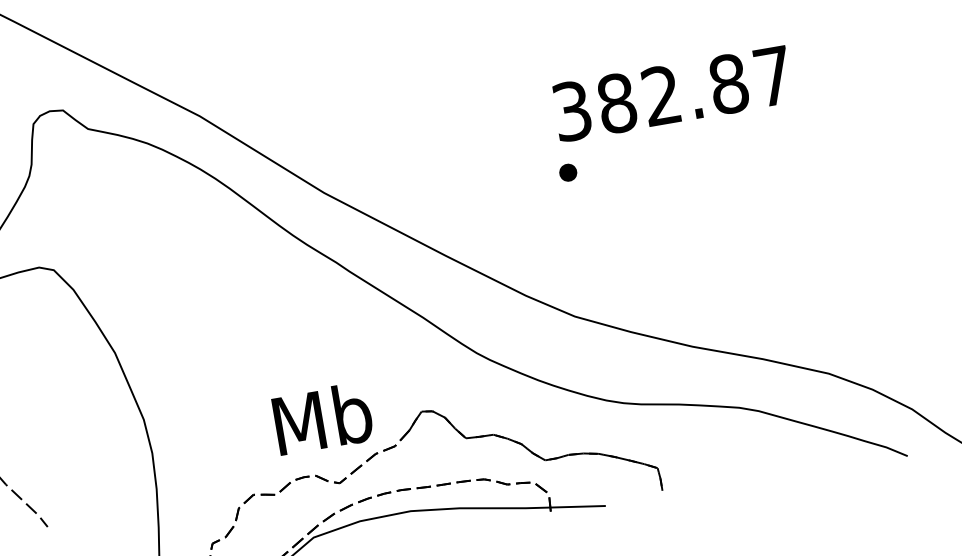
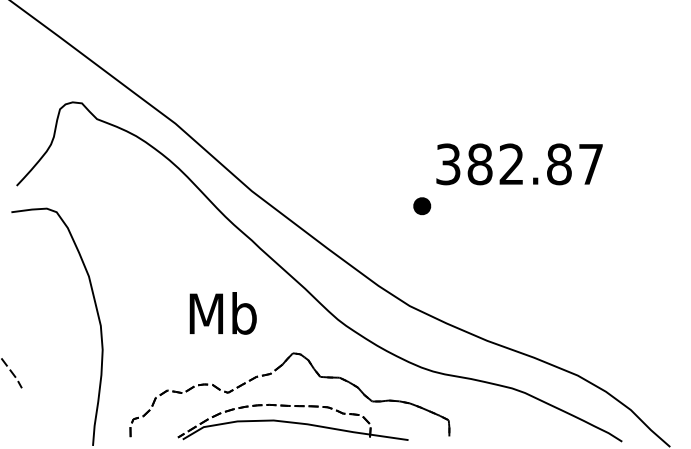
text: (672, 93) -> (519, 164), moved
part: (568, 172) -> (422, 206), size x1.43
text: (321, 418) -> (222, 313), moved

